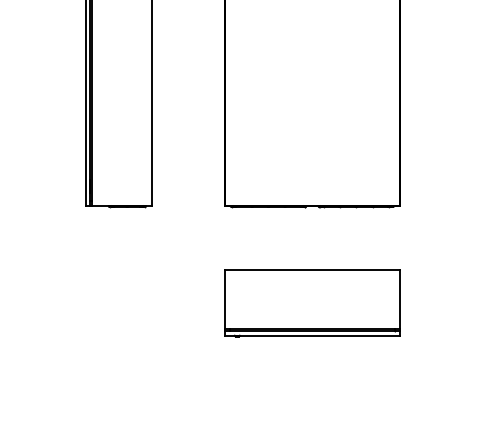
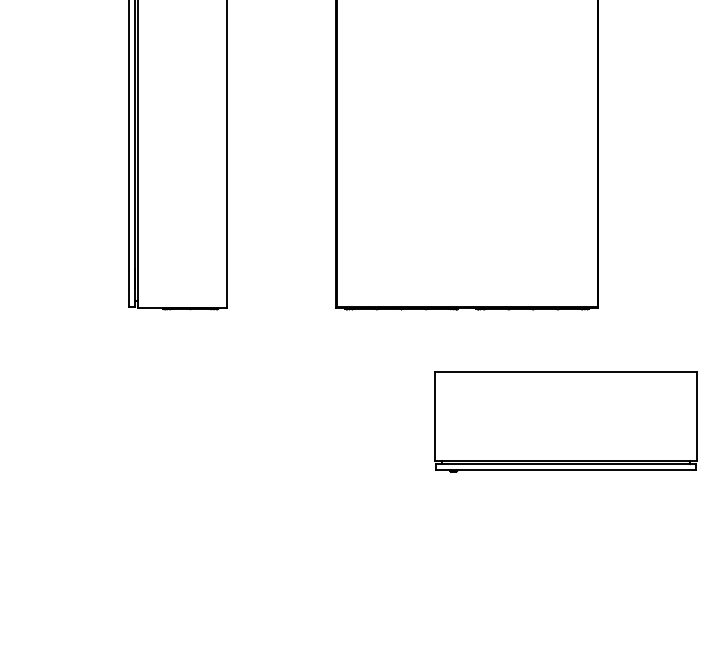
part: (312, 303) -> (566, 422), moved

